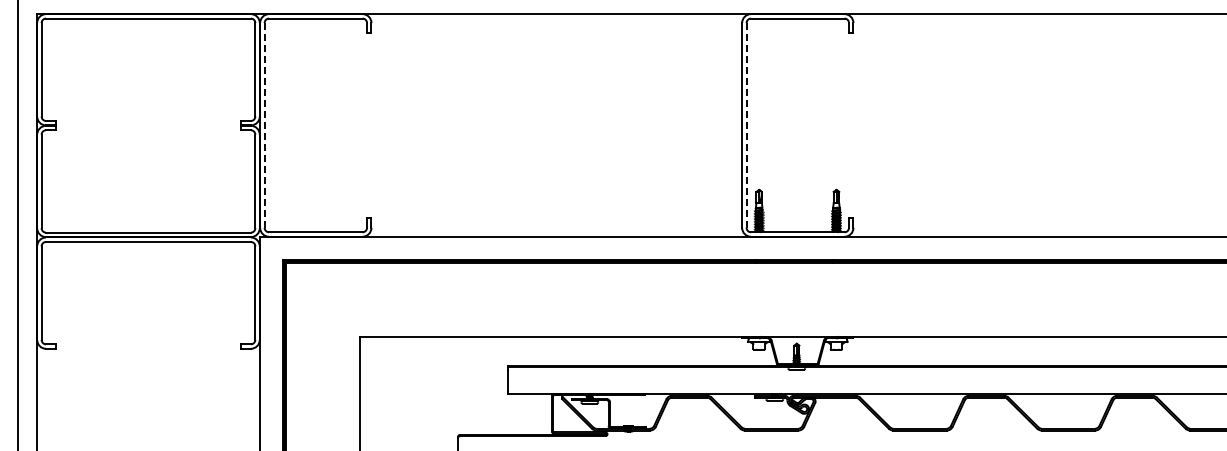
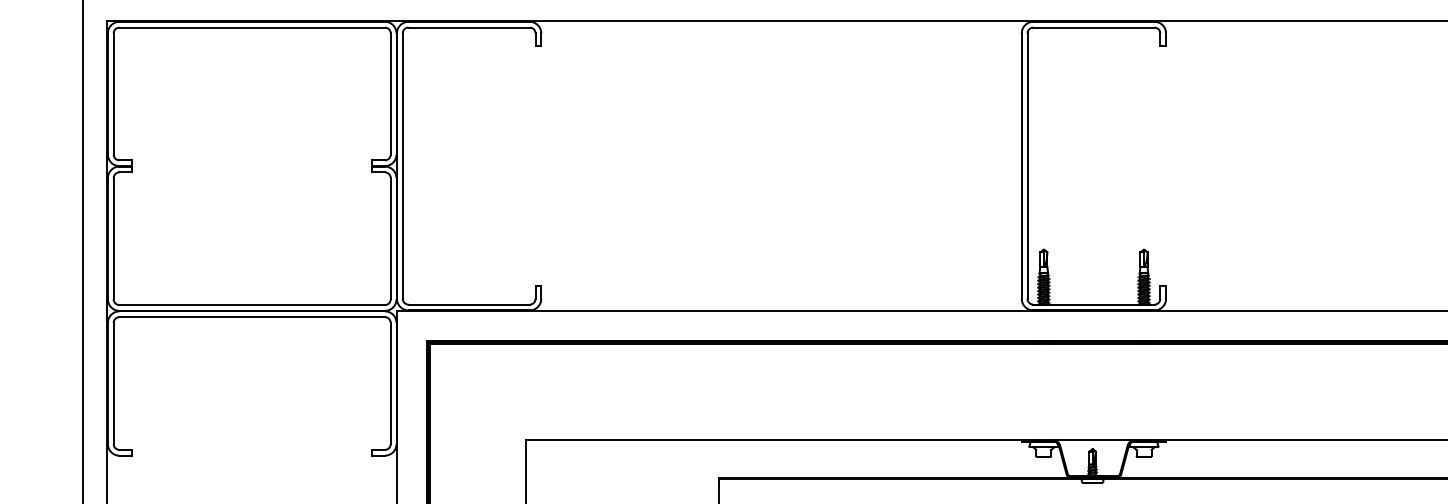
line: (264, 125) -> (402, 166), dashed -> solid
line: (746, 125) -> (1027, 166), dashed -> solid

